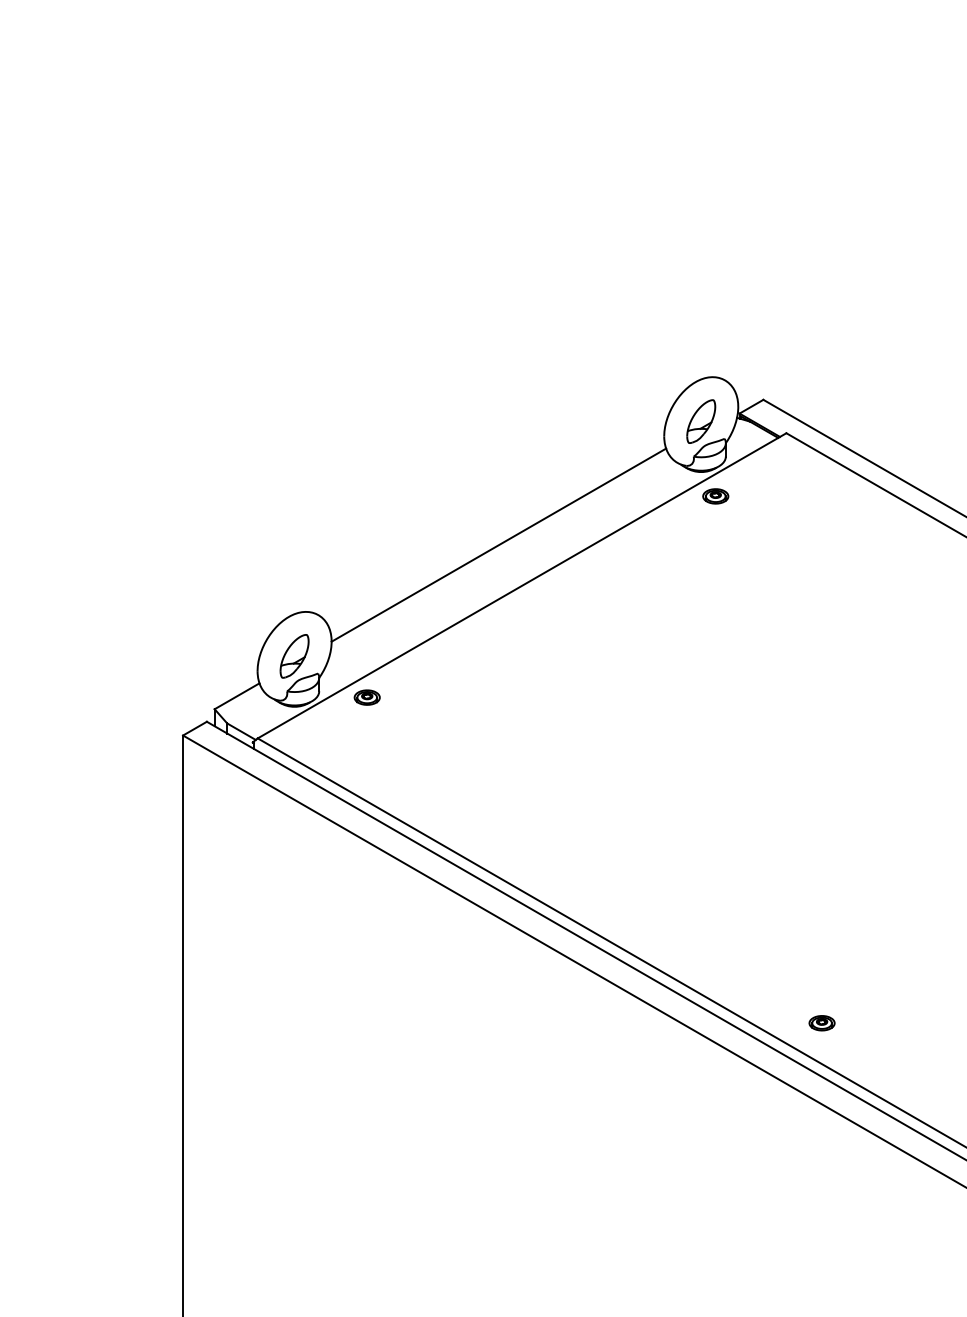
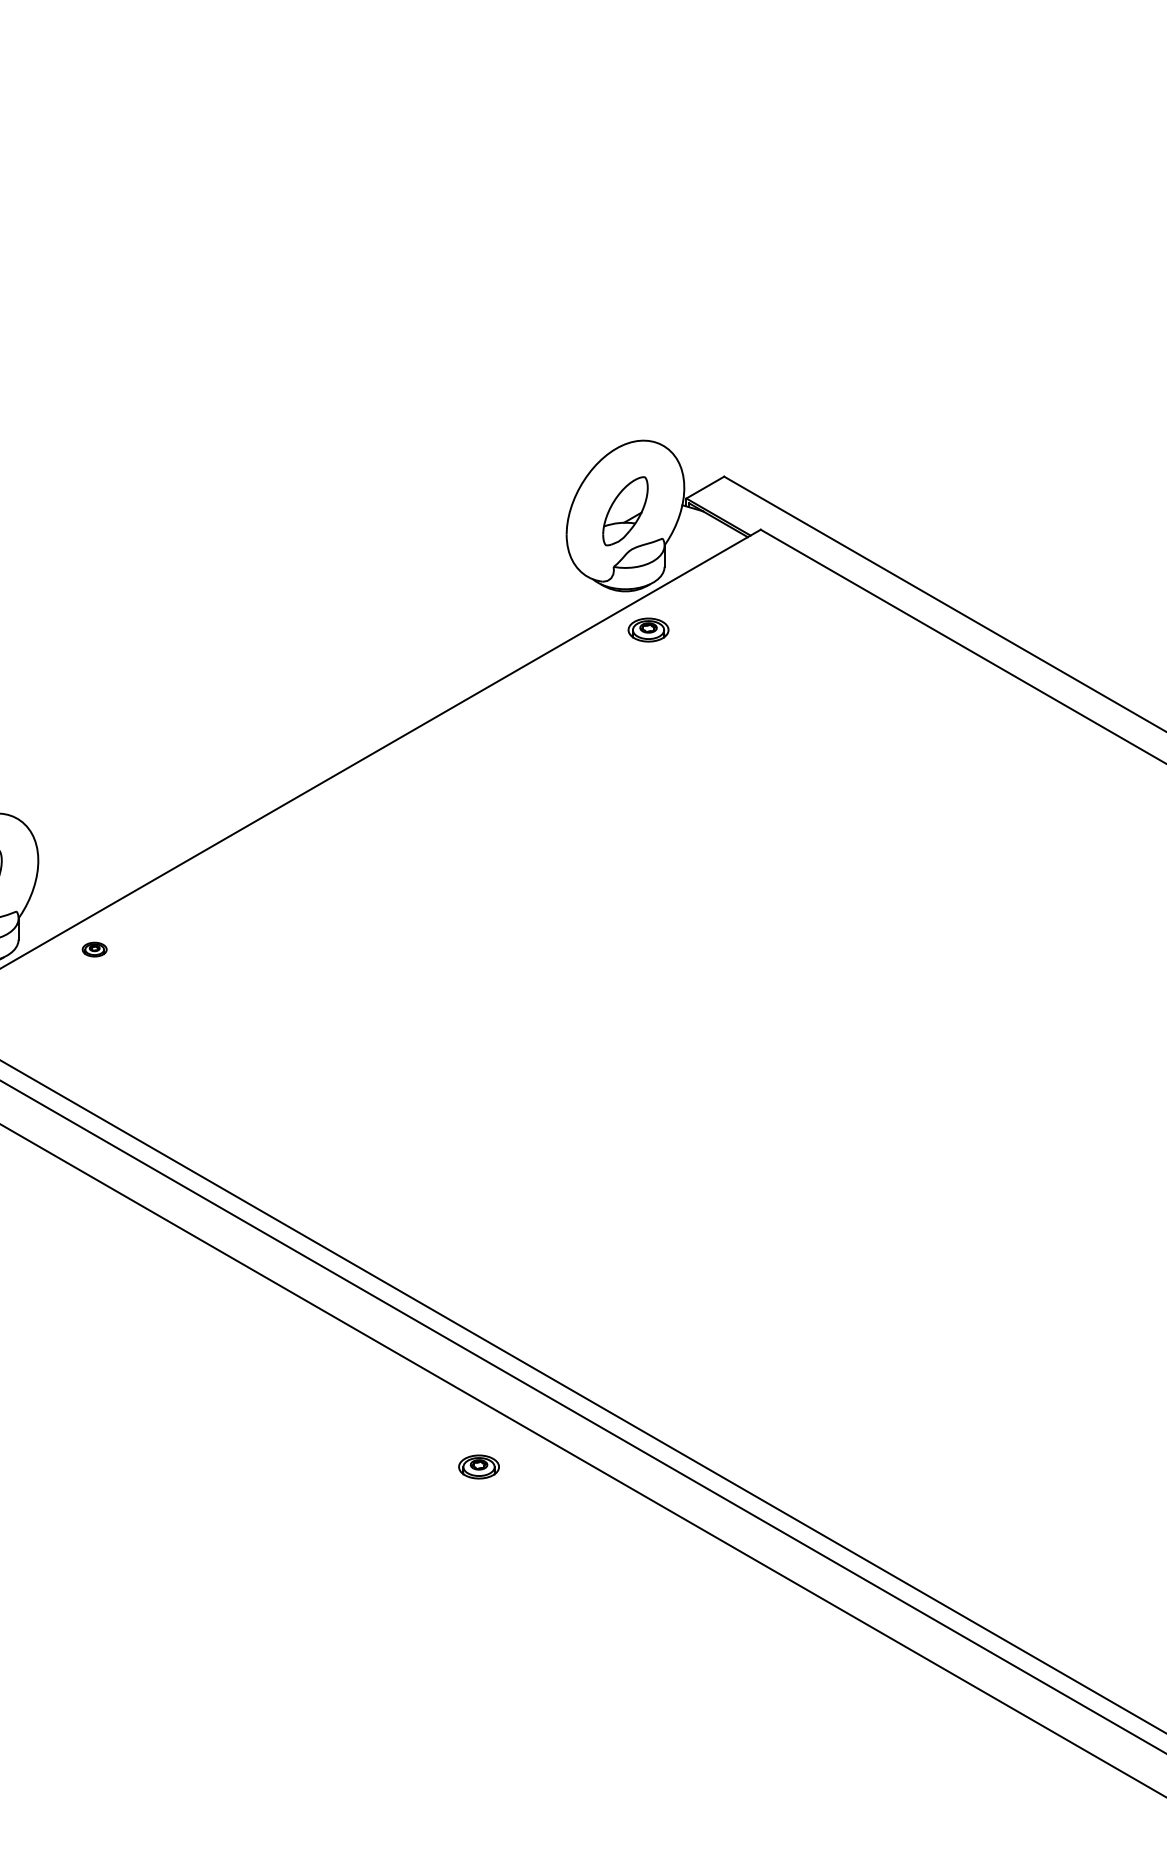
line: (498, 544) -> (303, 706), removed
part: (366, 697) -> (93, 949), size x0.6
part: (821, 1023) -> (478, 1467), moved

